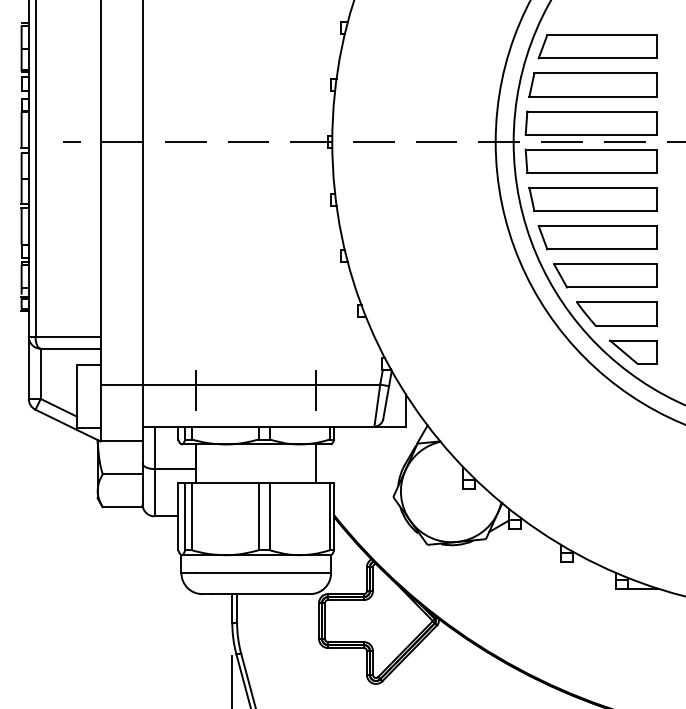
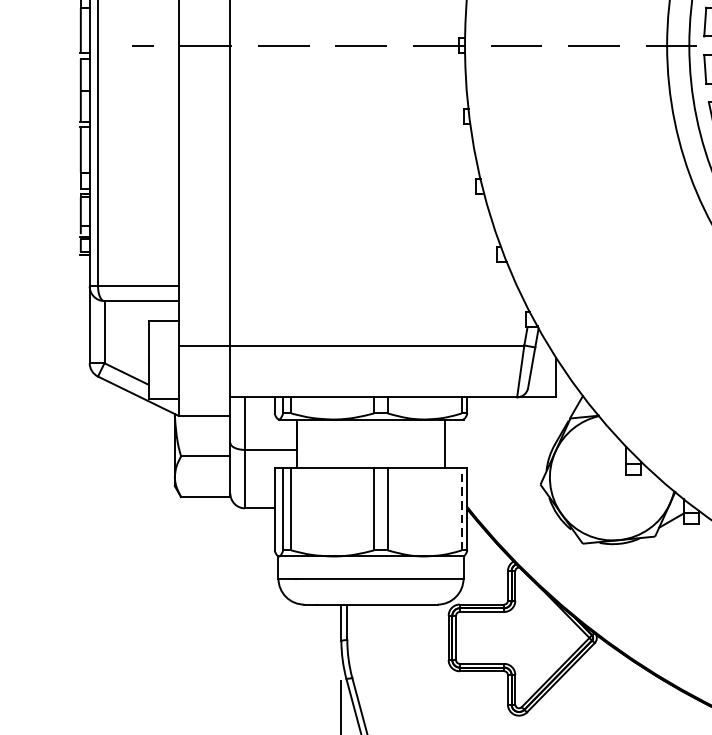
line: (196, 391) -> (297, 354), removed
line: (316, 391) -> (445, 354), removed
line: (329, 516) -> (461, 508), solid -> dashed

